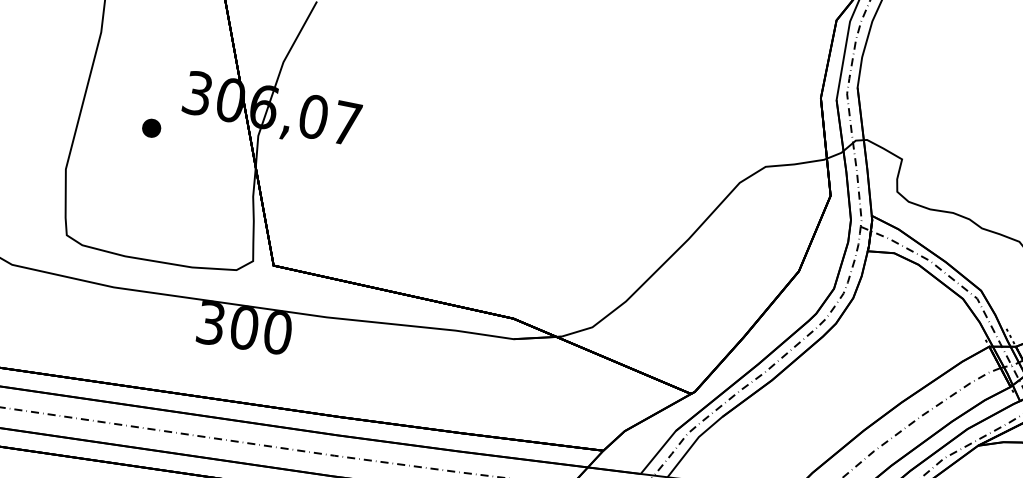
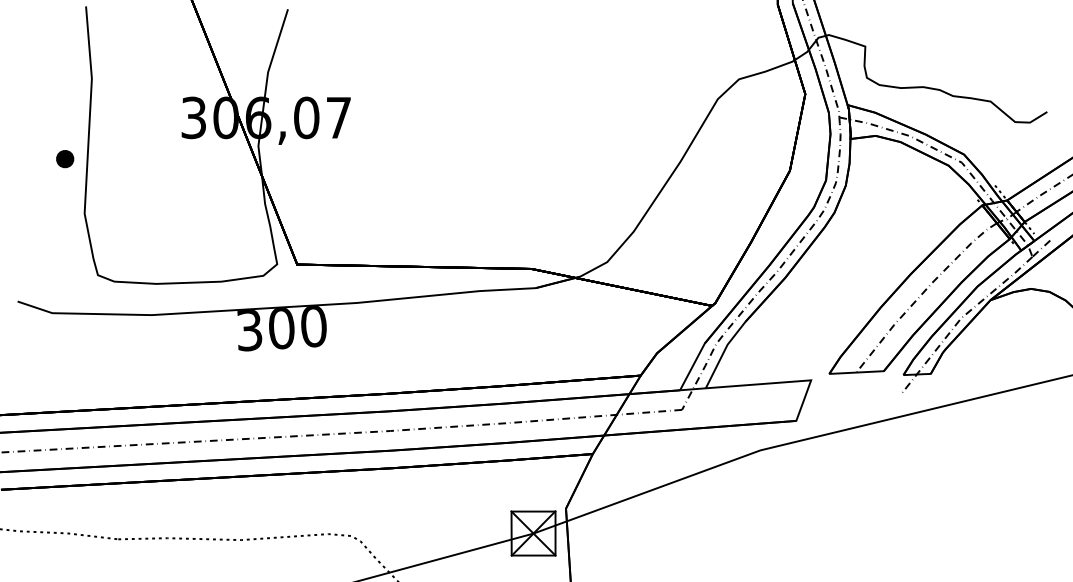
part: (151, 128) -> (65, 159), moved

